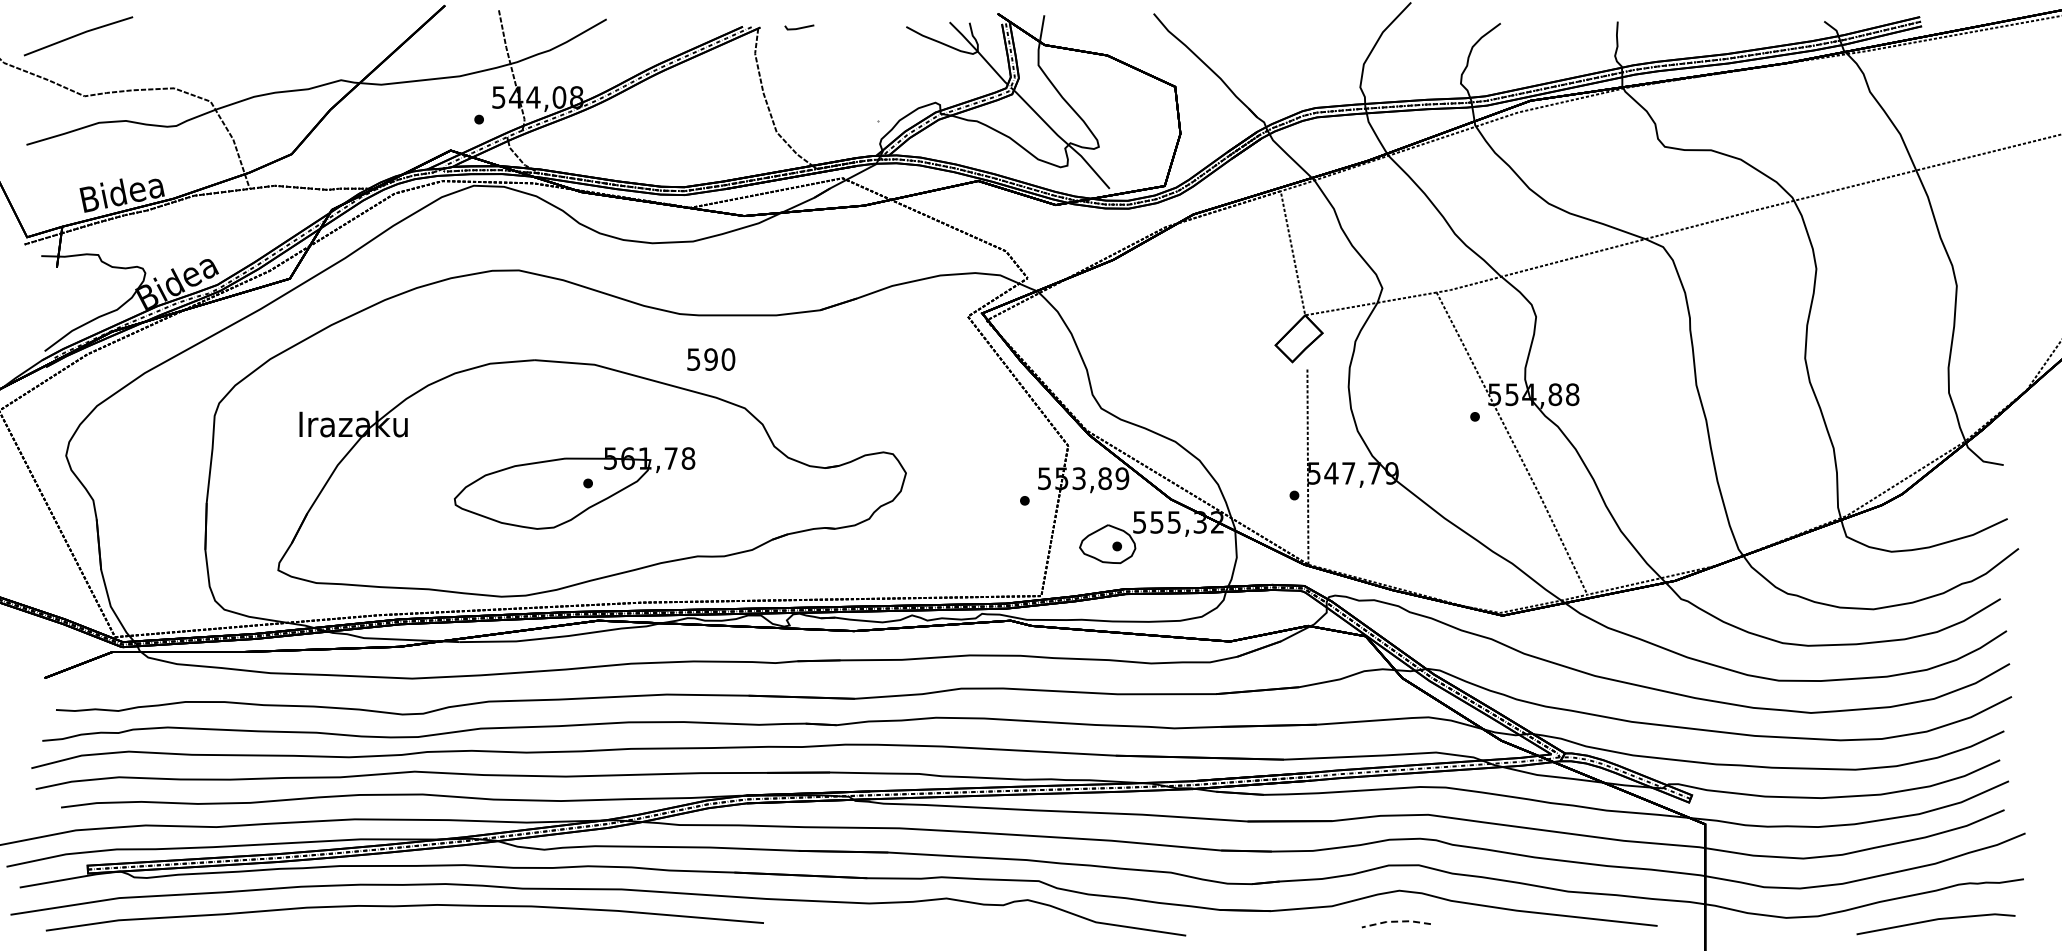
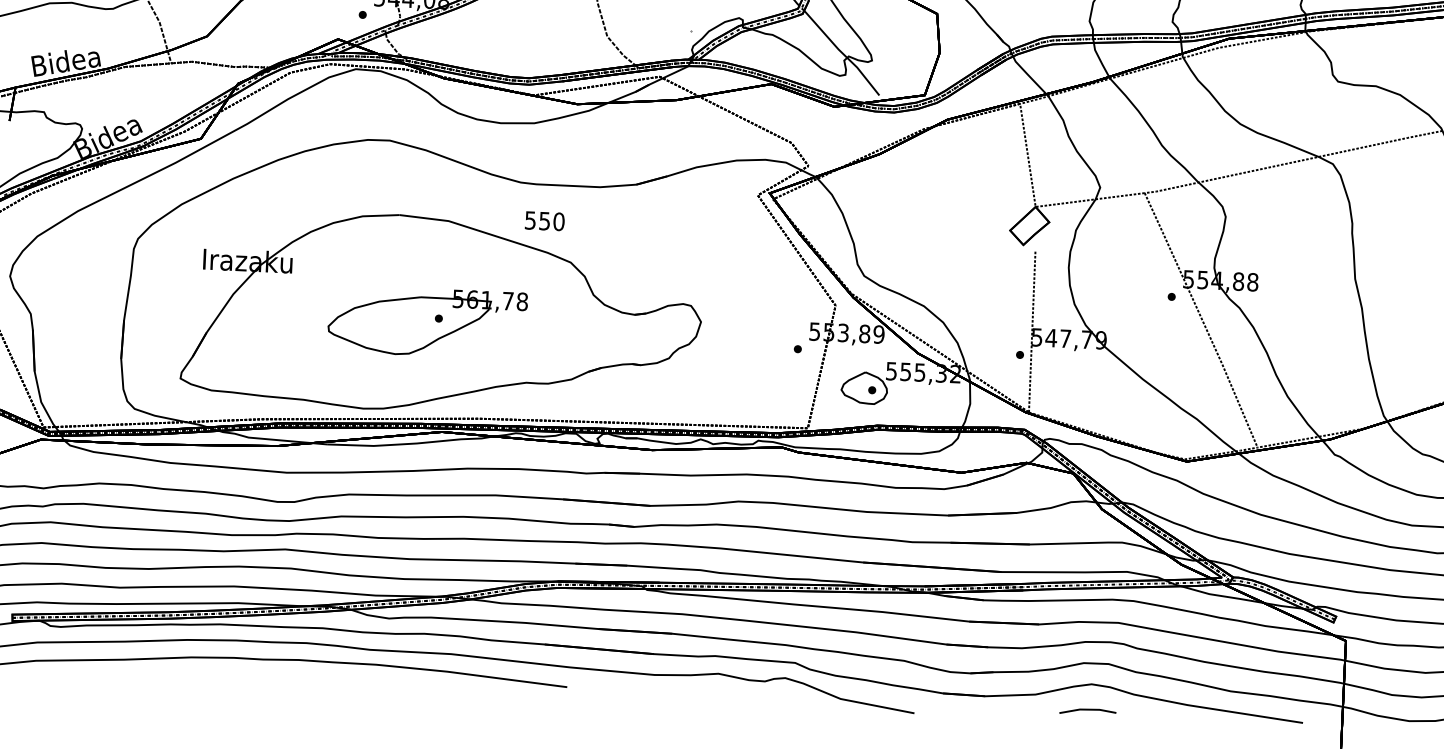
text: (710, 359) -> (544, 221), 590 -> 550
line: (1396, 921) -> (1088, 709), dashed -> solid

